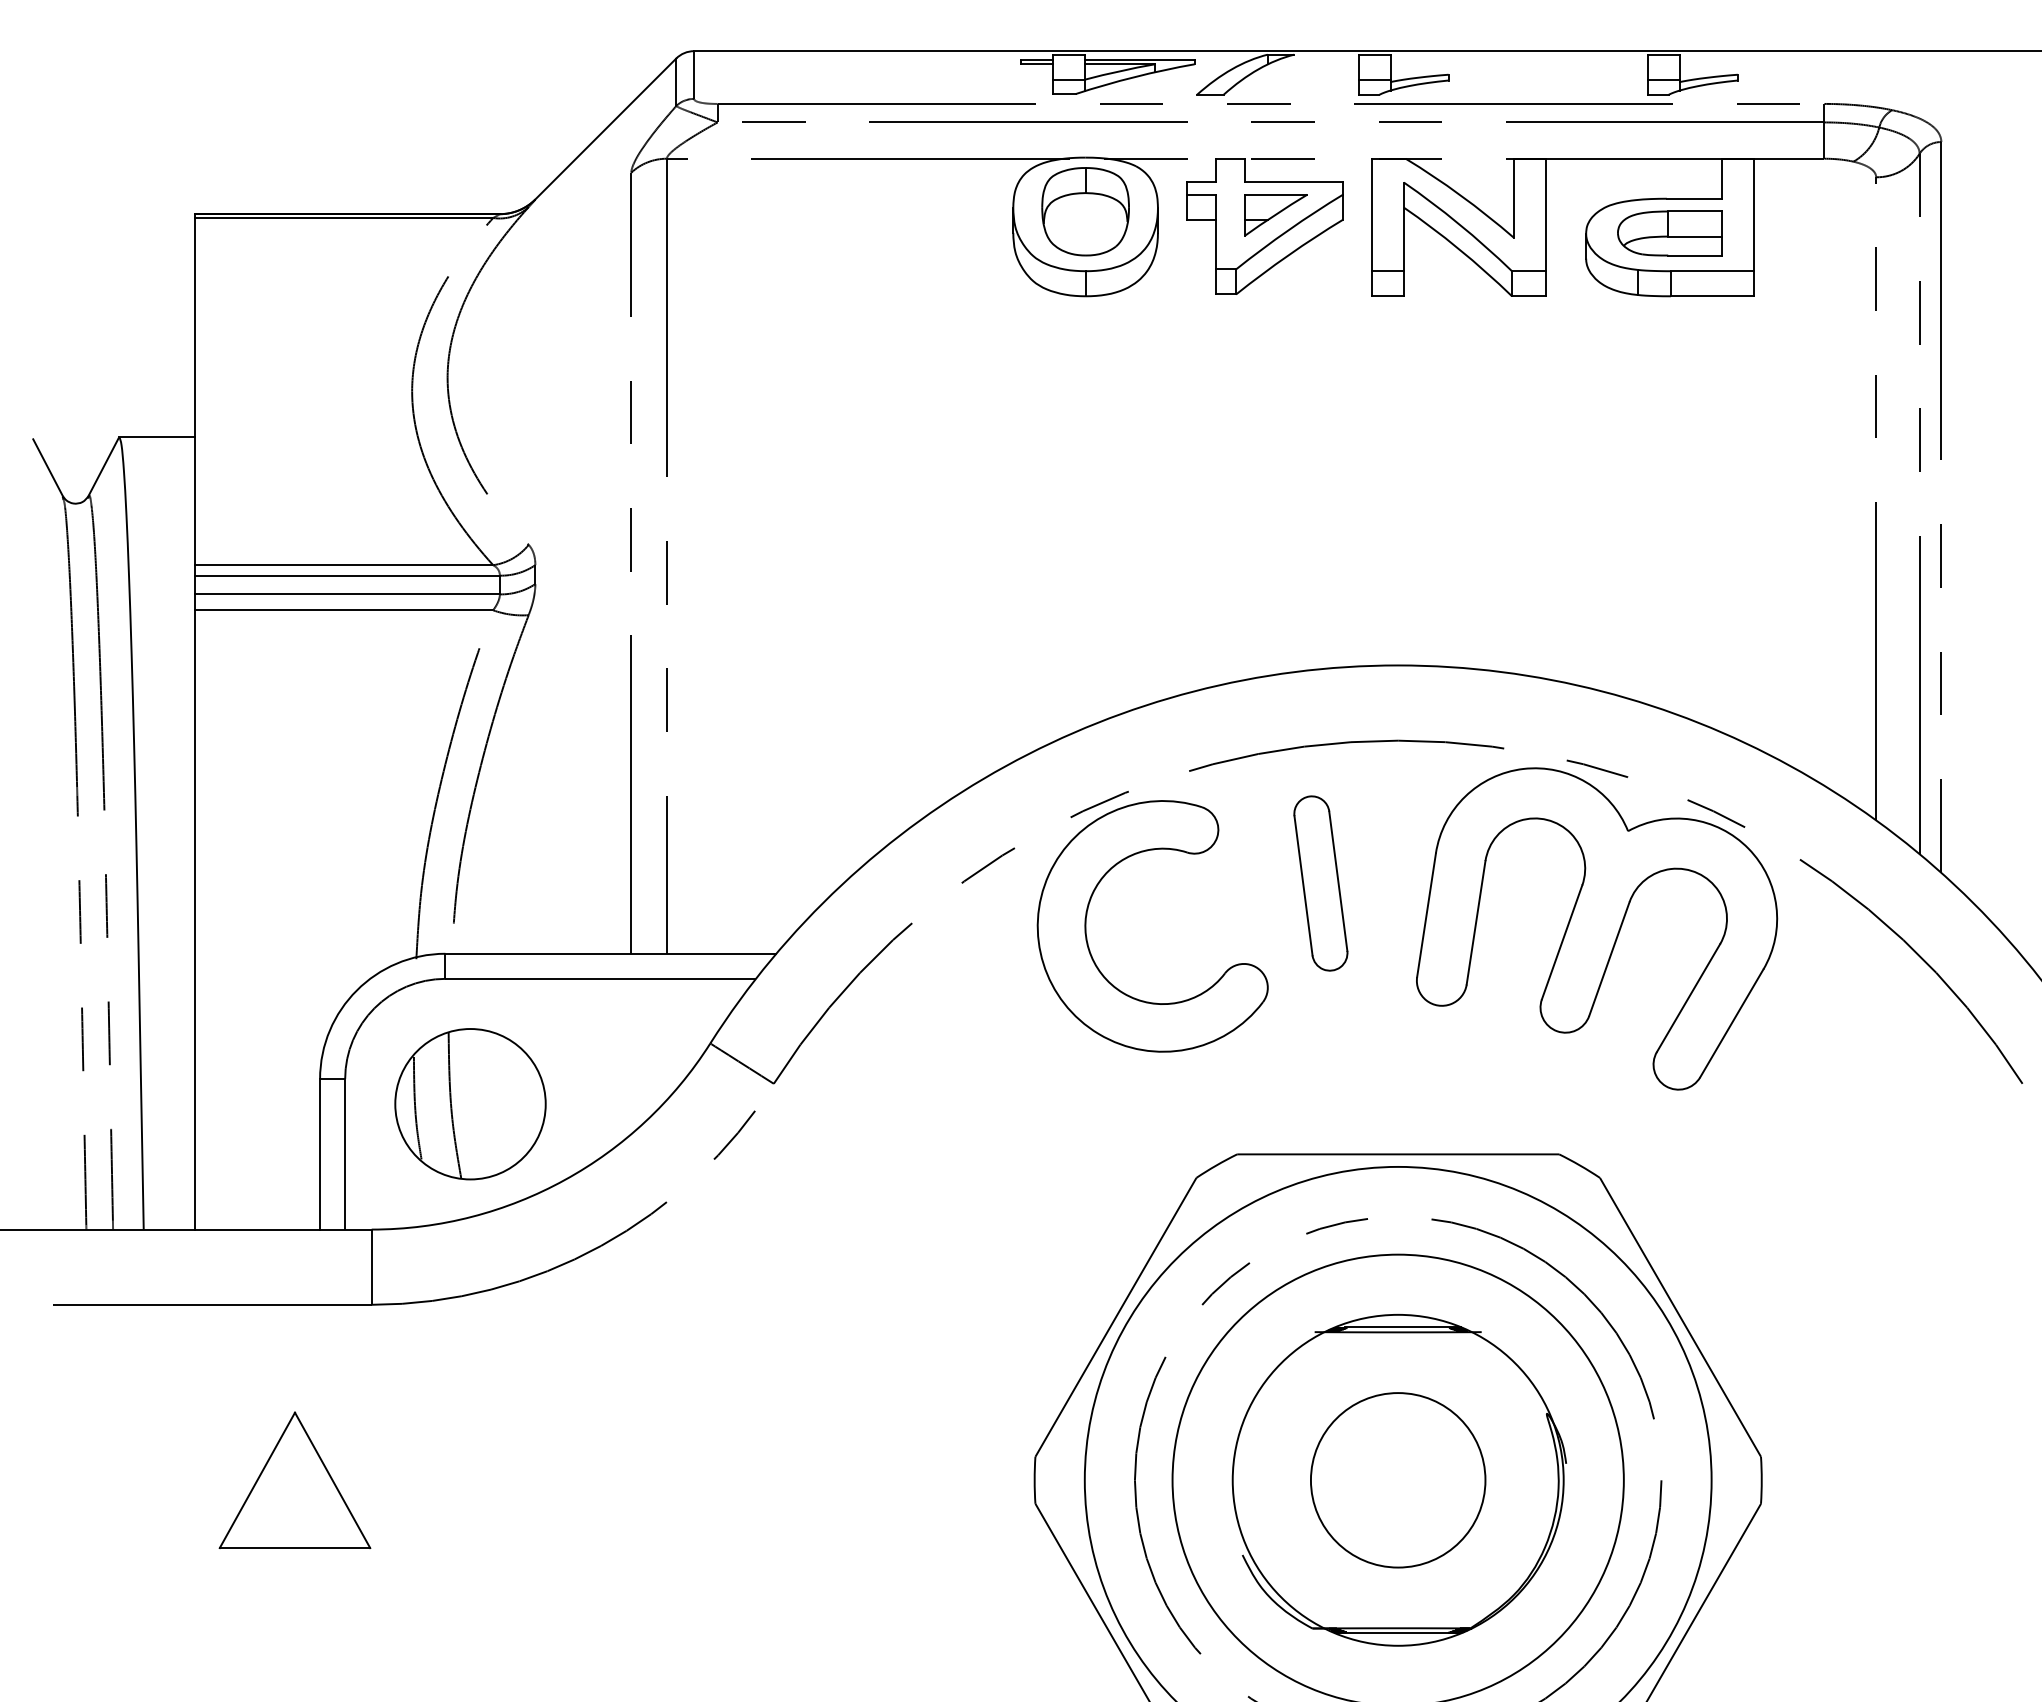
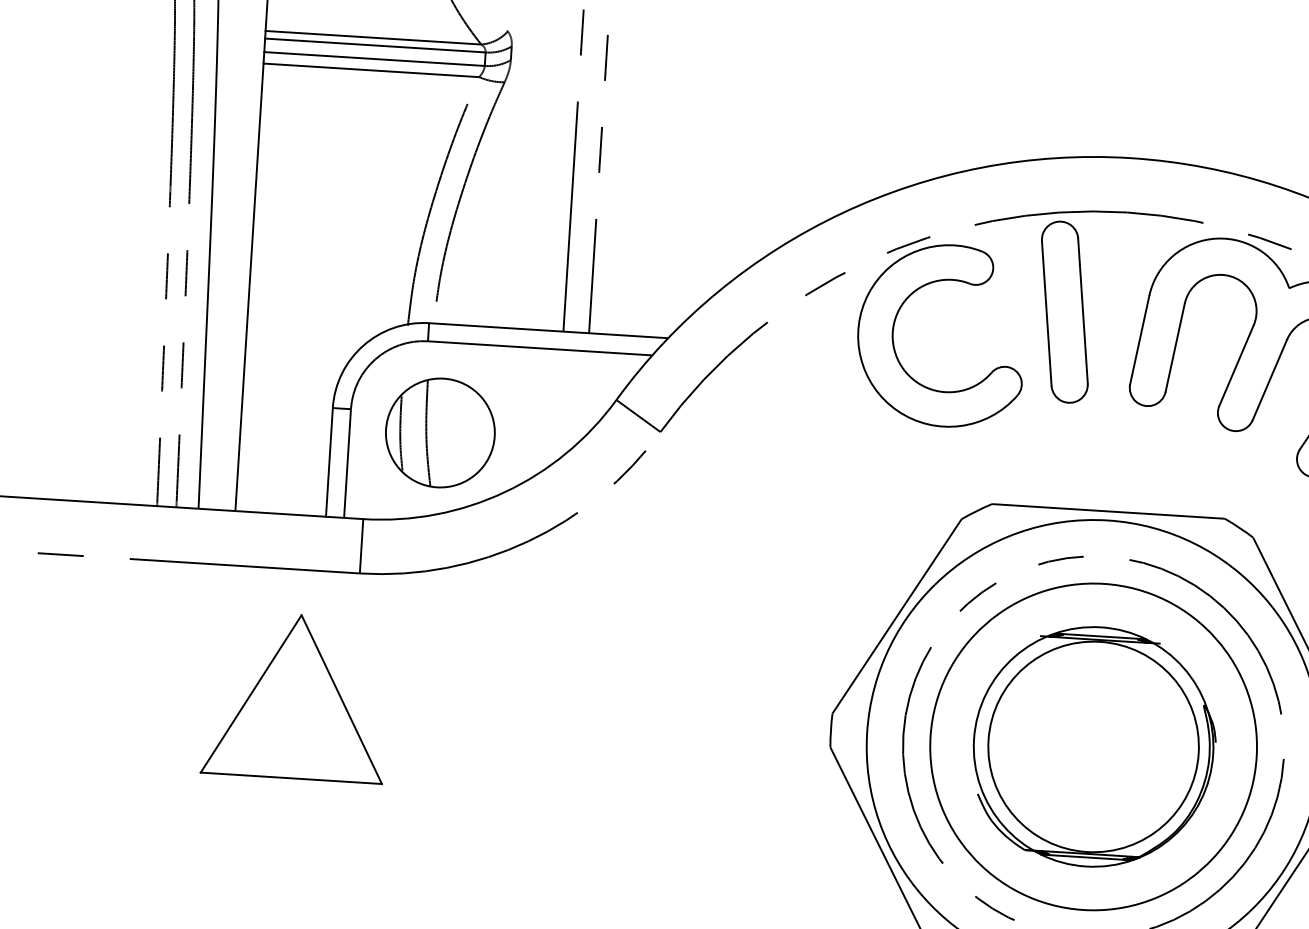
part: (1320, 883) -> (1064, 312), size x1.43
circle: (1397, 1479) -> (1093, 746), size x1.67
part: (294, 1480) -> (296, 696), size x1.67

